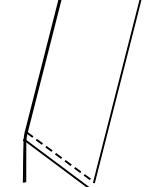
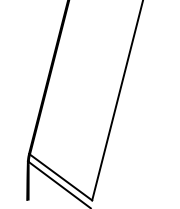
line: (60, 157) -> (61, 177), dashed -> solid

